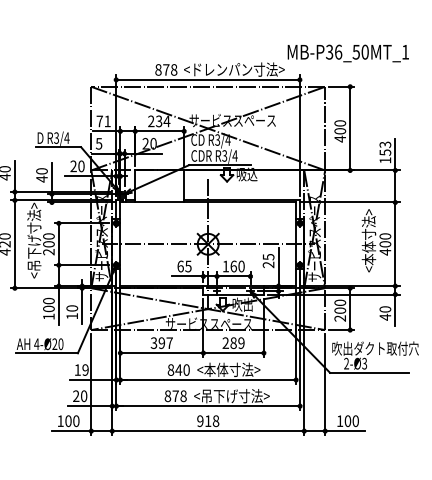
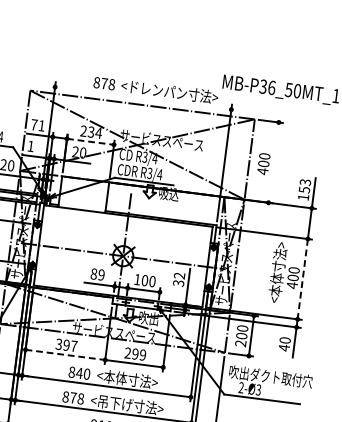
line: (207, 79) -> (142, 97), removed
line: (350, 128) -> (273, 162), removed
line: (160, 131) -> (91, 142), solid -> dashed
text: (98, 143) -> (30, 145), 5 -> 1
line: (395, 244) -> (302, 279), solid -> dashed
text: (268, 261) -> (178, 280), 25 -> 32
text: (233, 265) -> (144, 279), 160 -> 100
text: (184, 266) -> (97, 274), 65 -> 89
text: (233, 342) -> (135, 353), 289 -> 299
line: (161, 353) -> (64, 355), solid -> dashed

